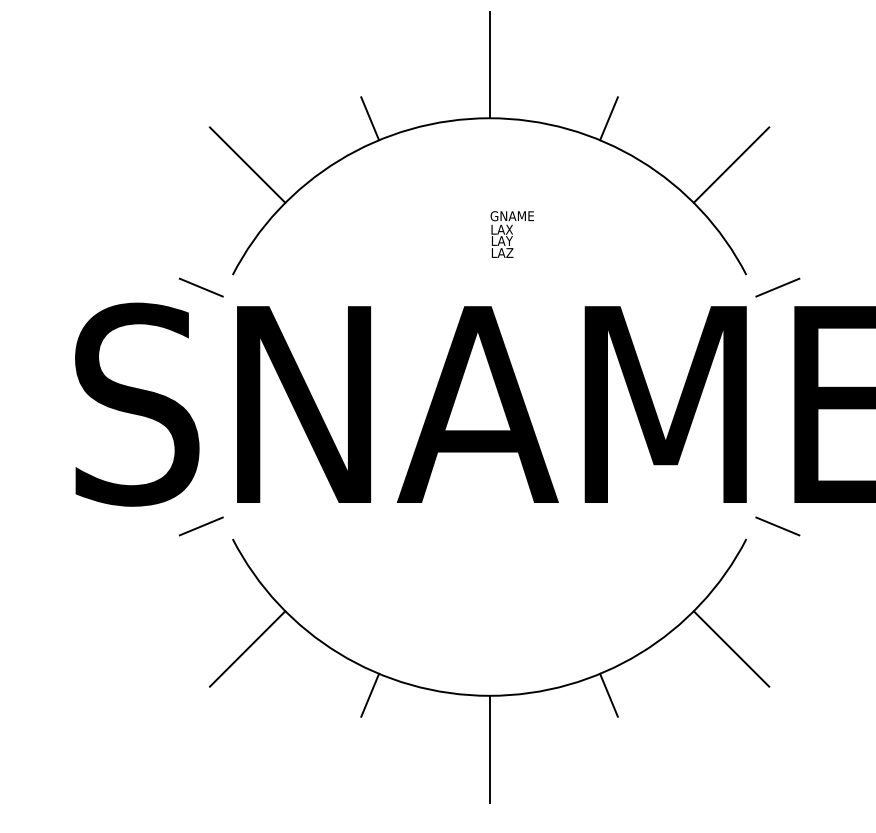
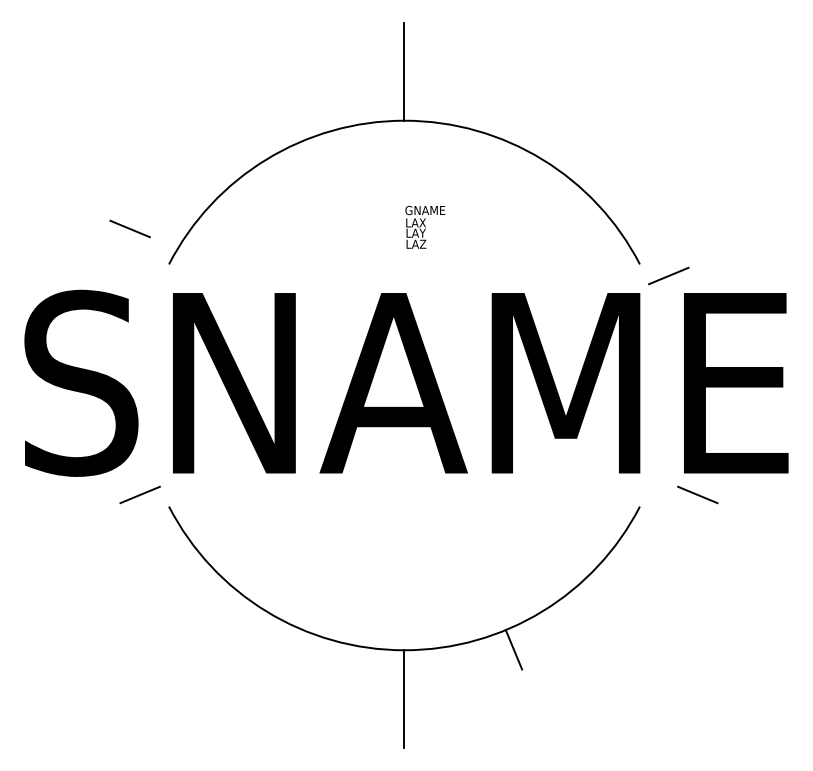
line: (369, 118) -> (294, 120), removed
line: (608, 118) -> (513, 120), removed
line: (247, 164) -> (182, 163), removed
line: (730, 164) -> (625, 163), removed
line: (200, 287) -> (129, 228), moved
line: (777, 525) -> (697, 494), moved
line: (247, 648) -> (182, 606), removed
line: (730, 648) -> (625, 606), removed
line: (369, 694) -> (294, 649), removed

